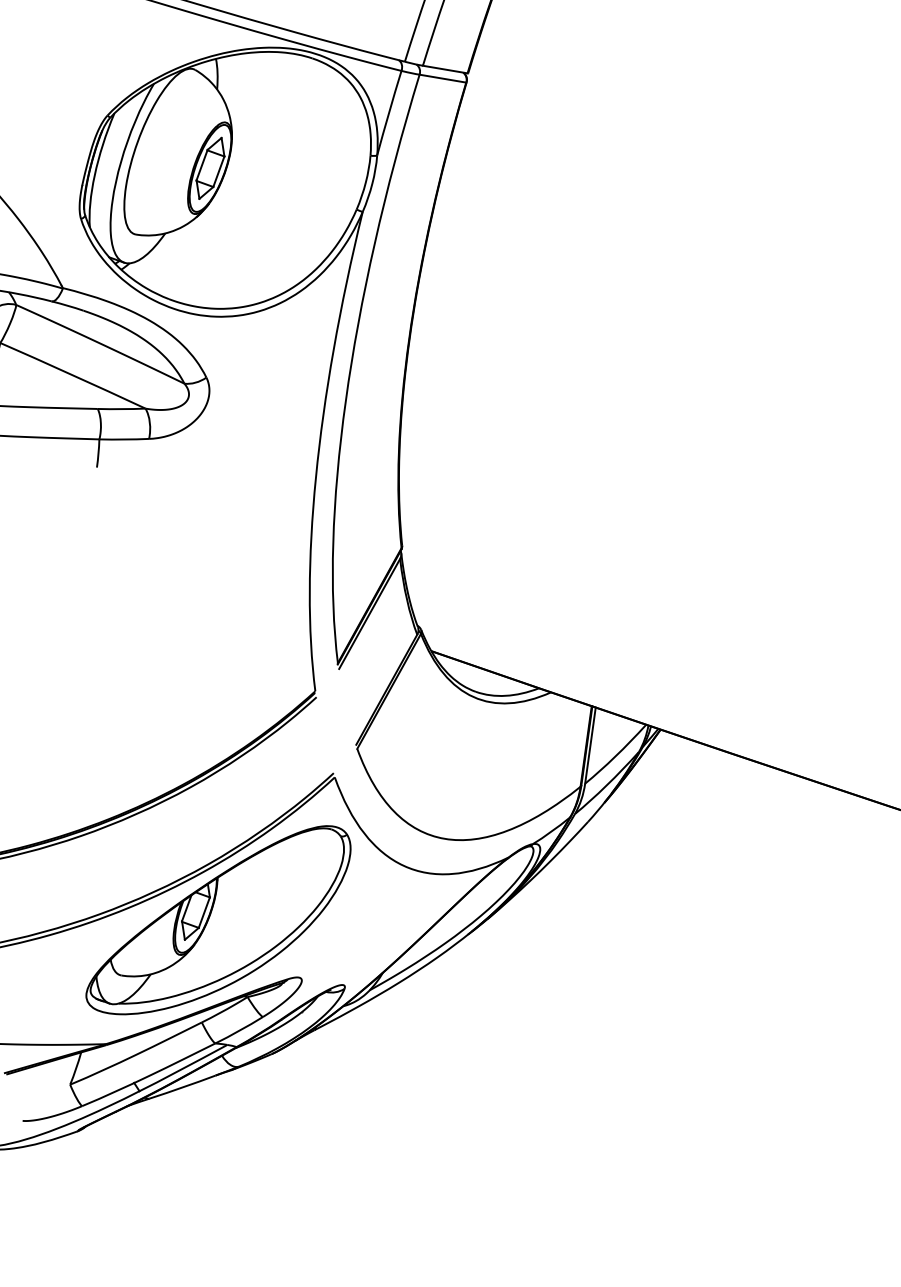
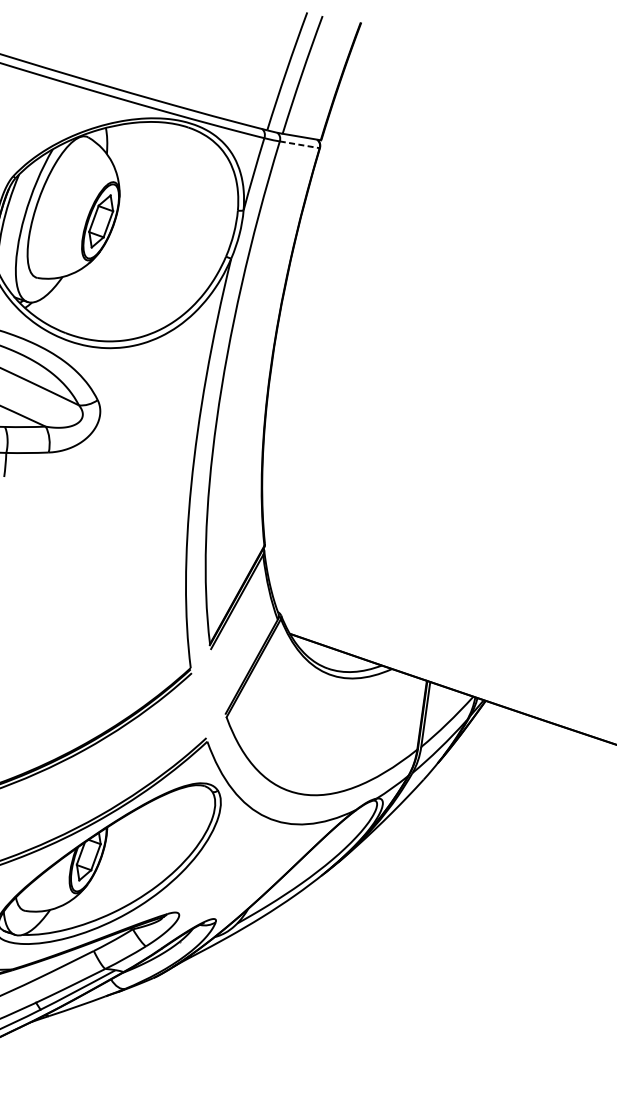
line: (442, 78) -> (299, 144), solid -> dashed

